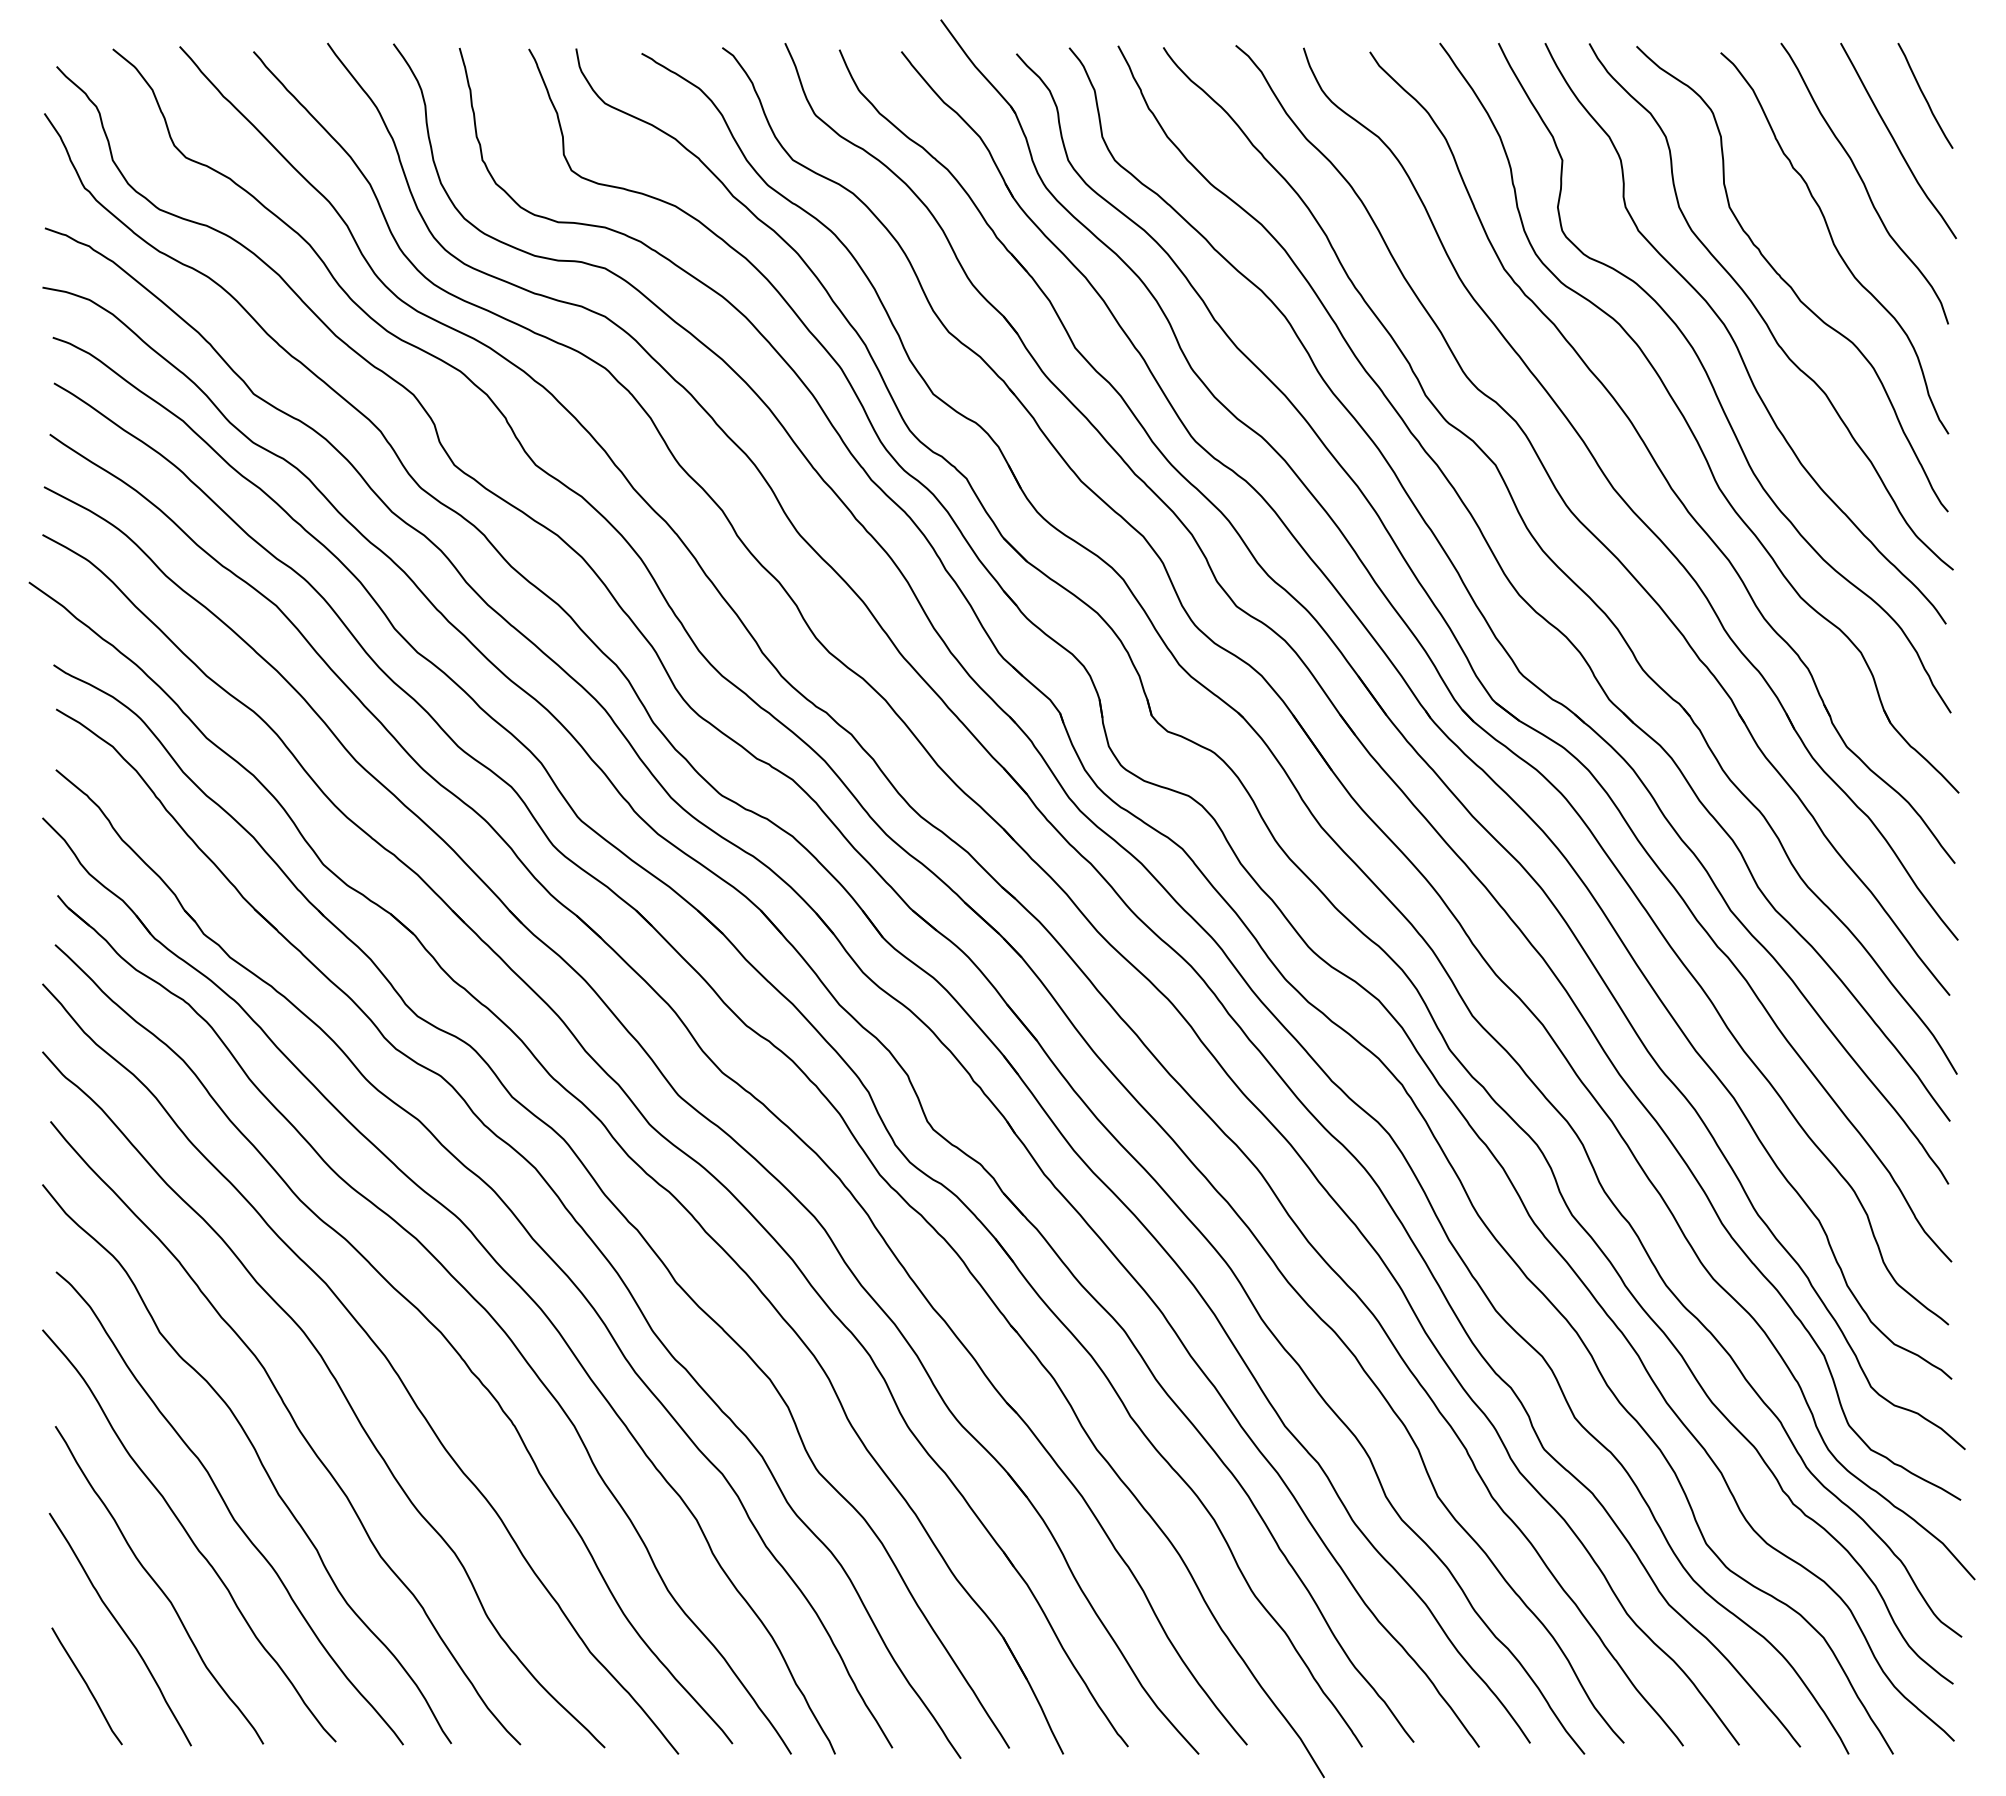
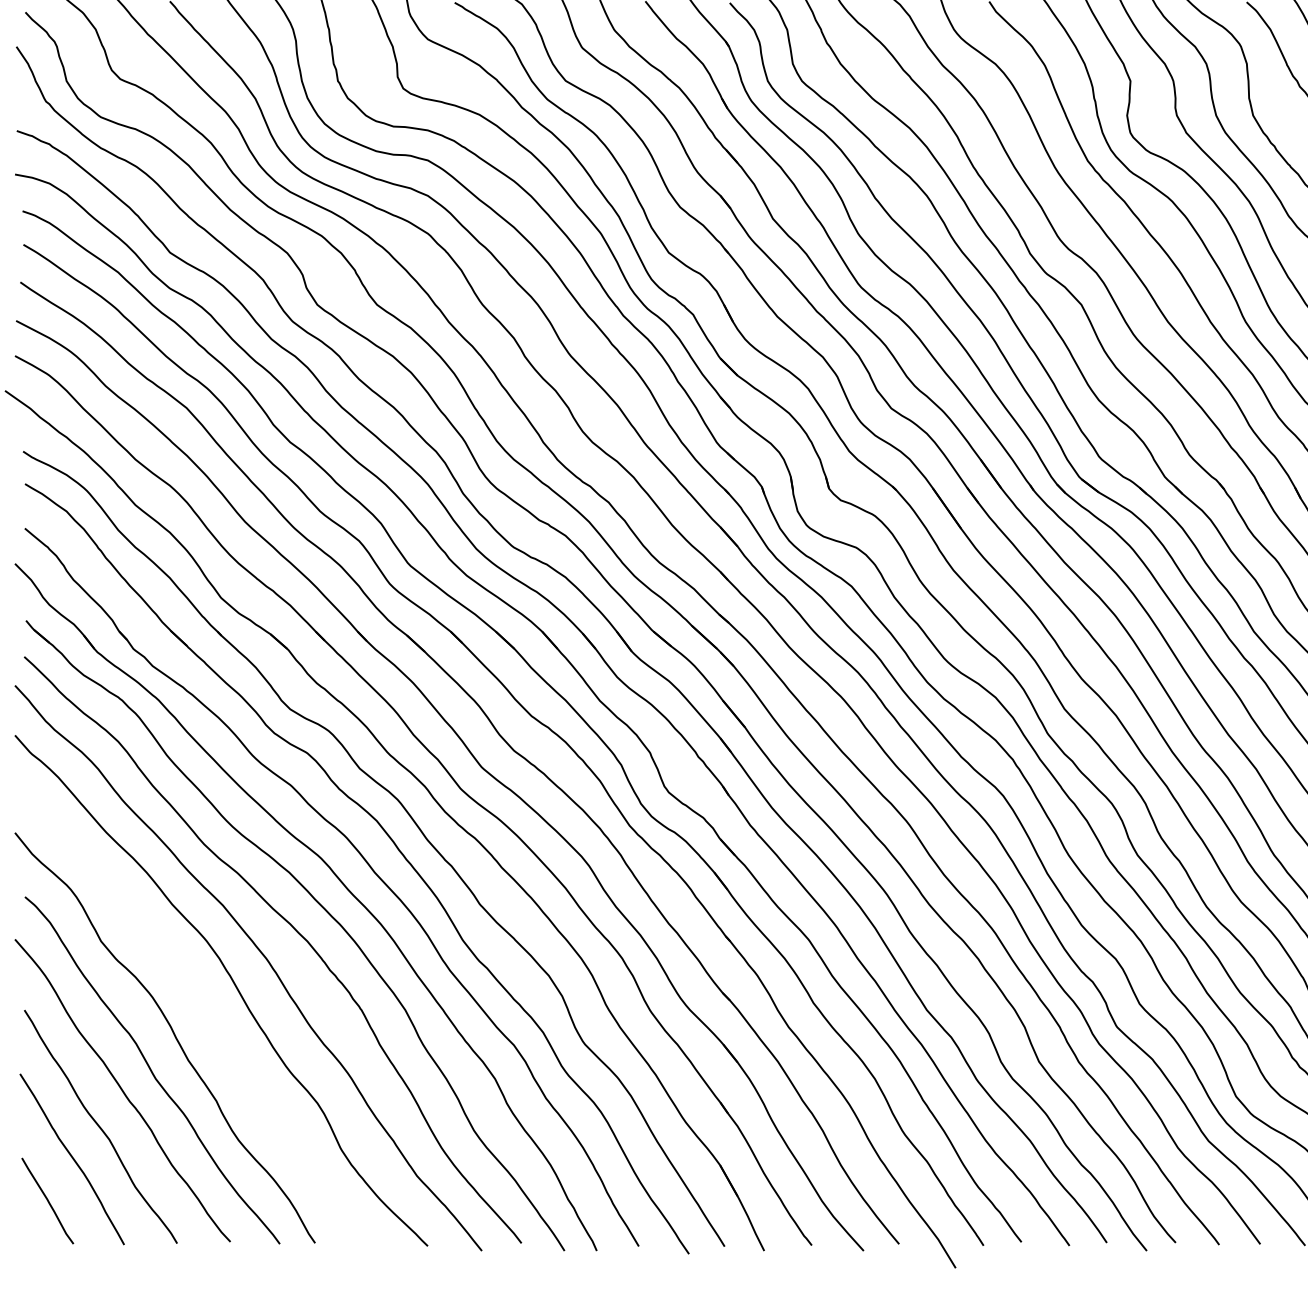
curve: (296, 1427) -> (201, 1011), removed

